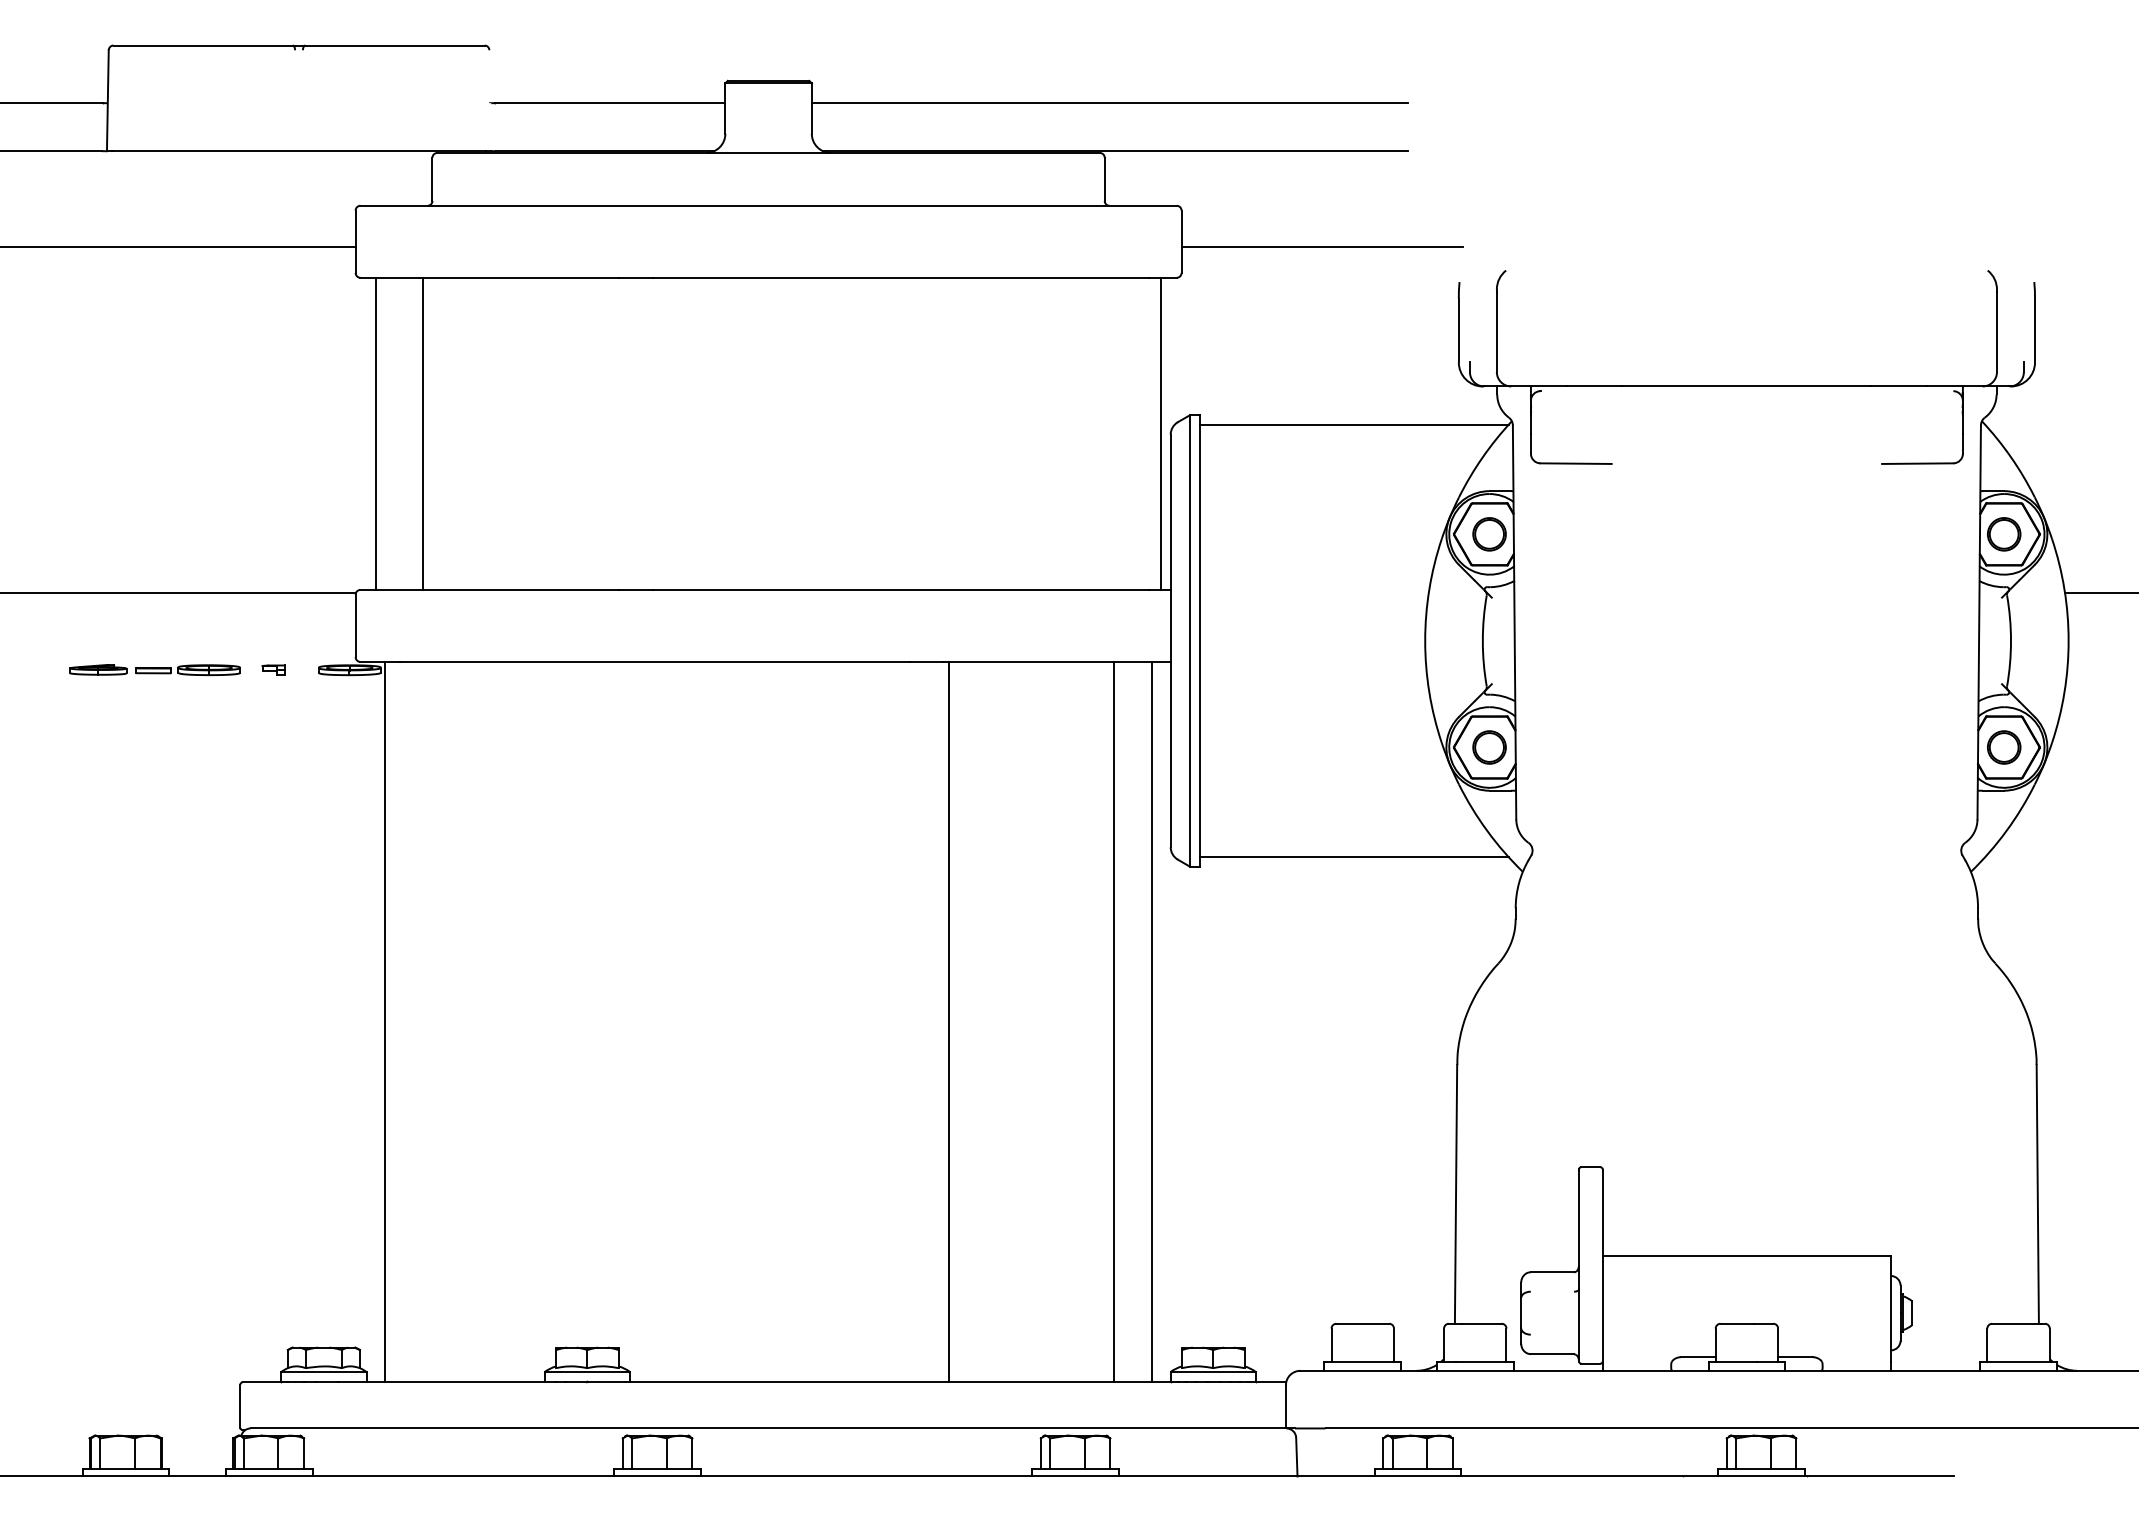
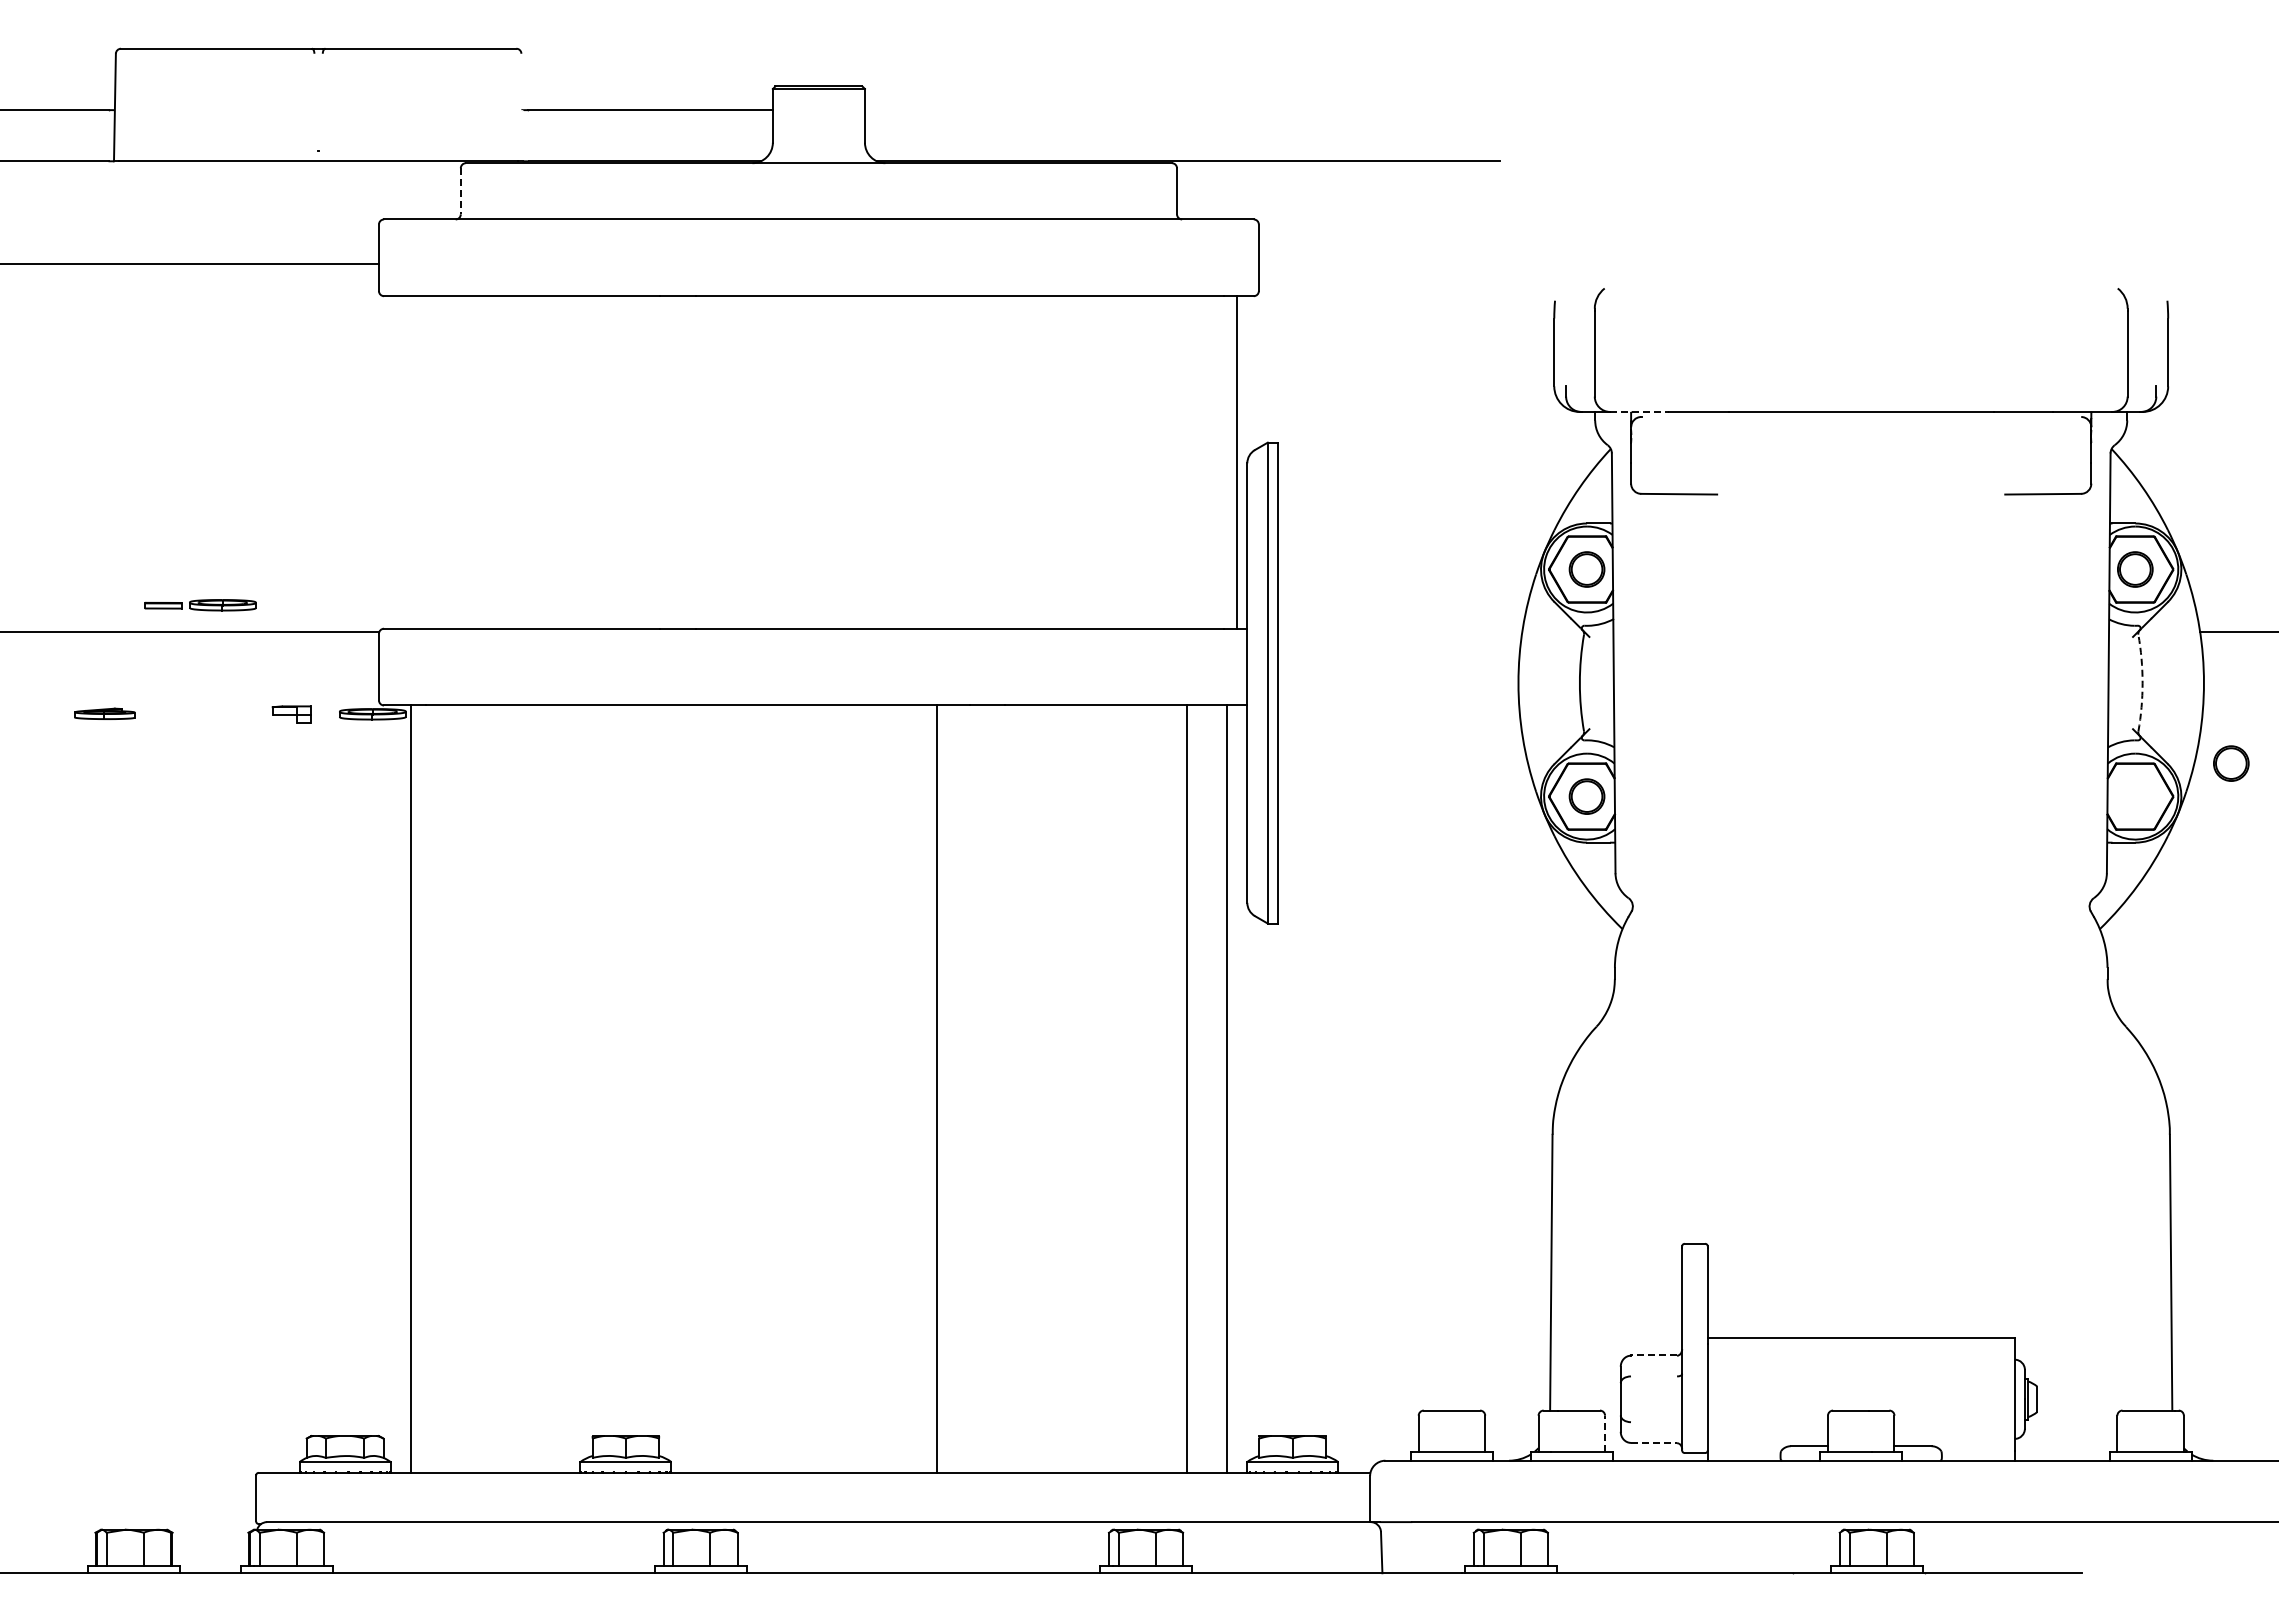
line: (1109, 103) -> (1182, 110), removed
line: (432, 179) -> (460, 191), solid -> dashed
line: (1321, 247) -> (1408, 263), removed
line: (1538, 386) -> (1639, 411), solid -> dashed
line: (1353, 424) -> (1442, 452), removed
line: (375, 433) -> (400, 462), removed
line: (422, 433) -> (450, 462), removed
arc: (2010, 641) -> (2142, 683), solid -> dashed
part: (273, 669) -> (291, 713), size x1.6
part: (188, 670) -> (200, 605), moved
part: (2004, 747) -> (2231, 763), moved
line: (1353, 857) -> (1442, 913), removed
line: (949, 1021) -> (936, 1088), moved
line: (1551, 1272) -> (1653, 1355), solid -> dashed
line: (1506, 1345) -> (1605, 1433), solid -> dashed
line: (1552, 1354) -> (1654, 1443), solid -> dashed

